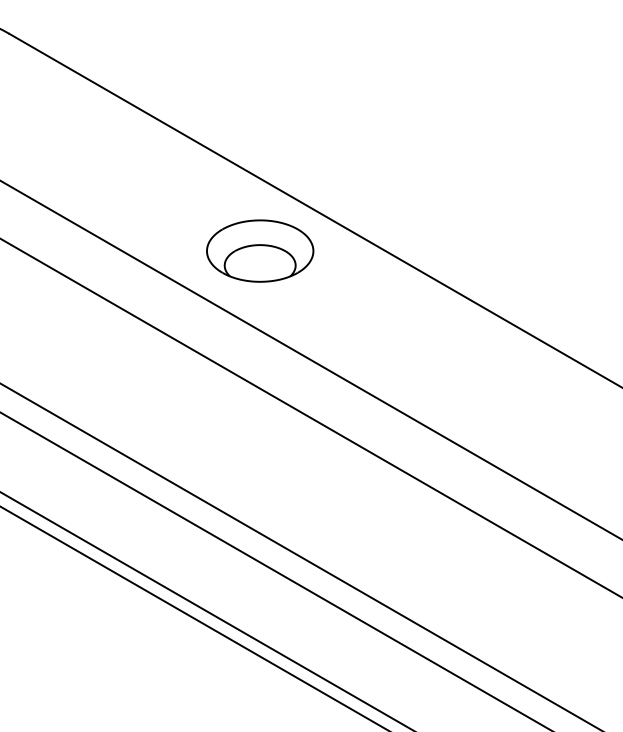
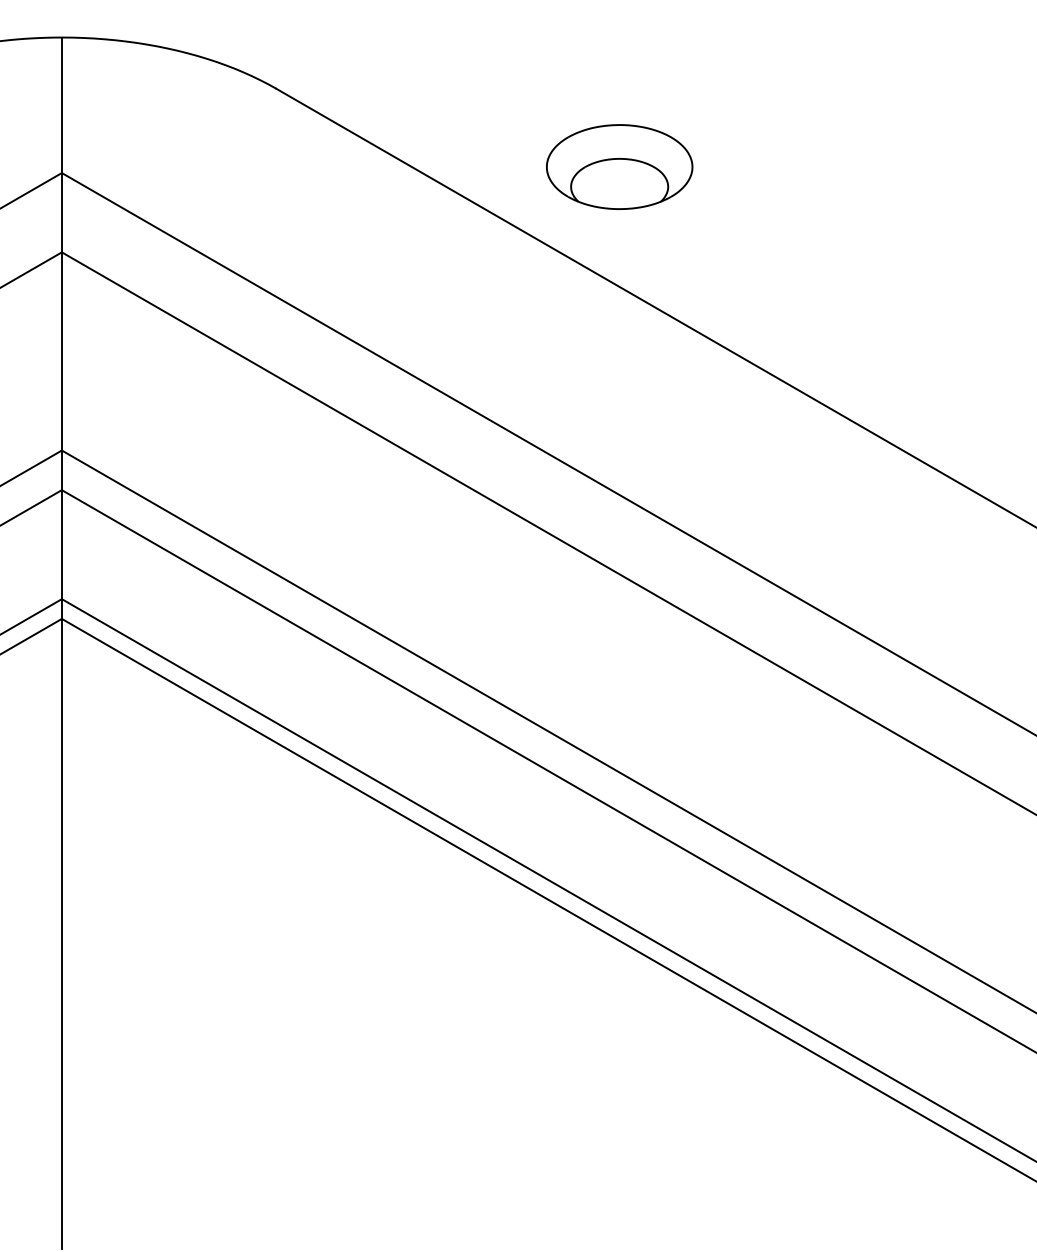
part: (260, 250) -> (619, 166), moved

